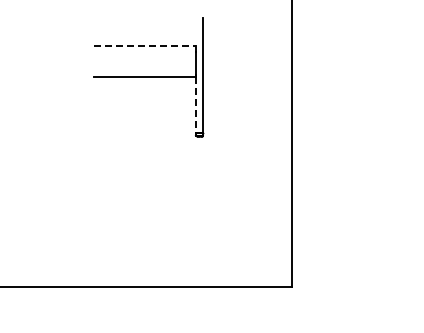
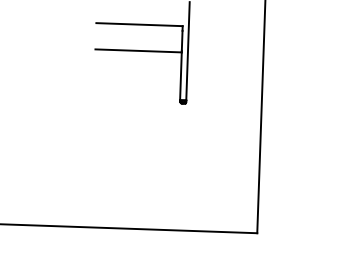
line: (144, 46) -> (139, 24), dashed -> solid
line: (195, 105) -> (180, 76), dashed -> solid

